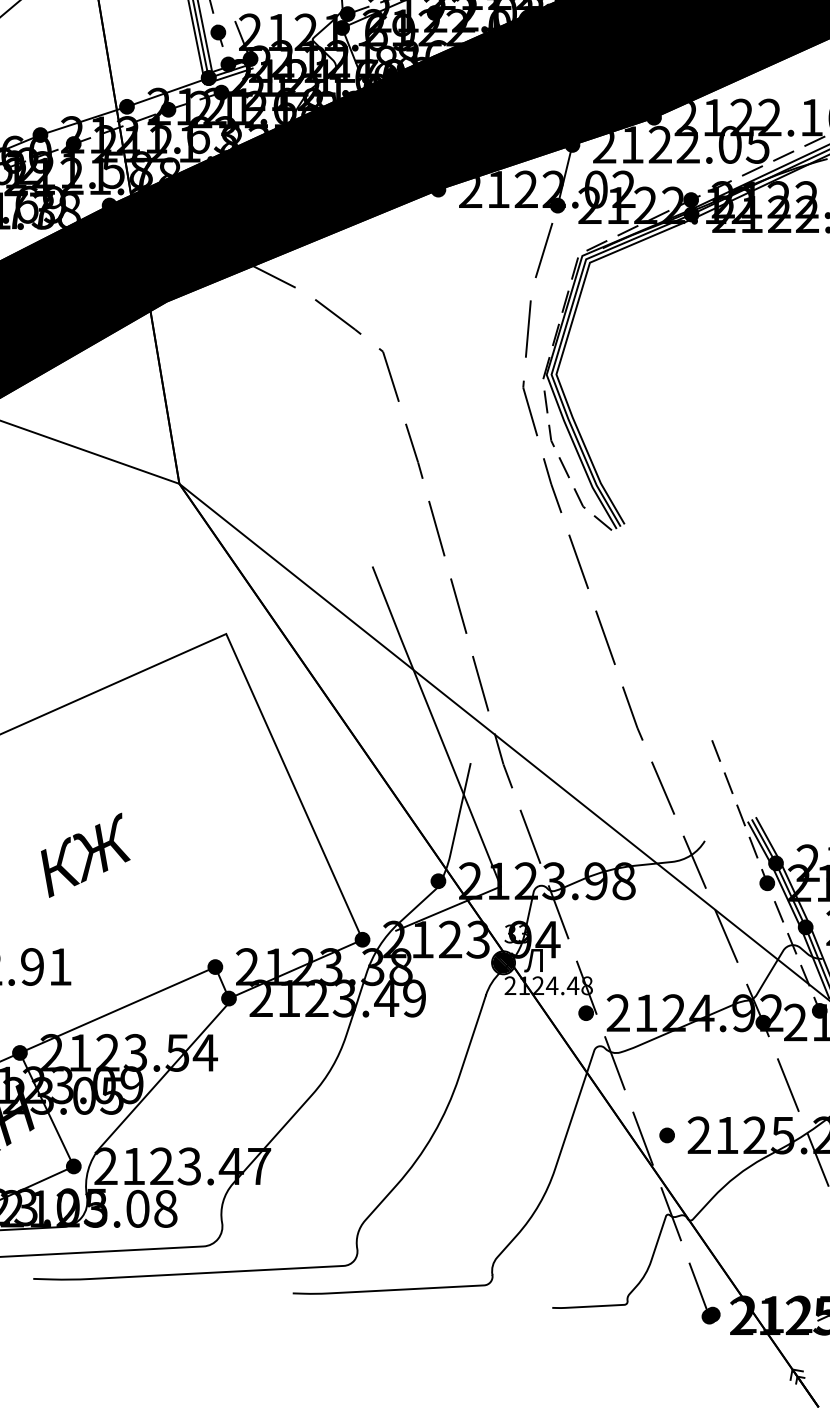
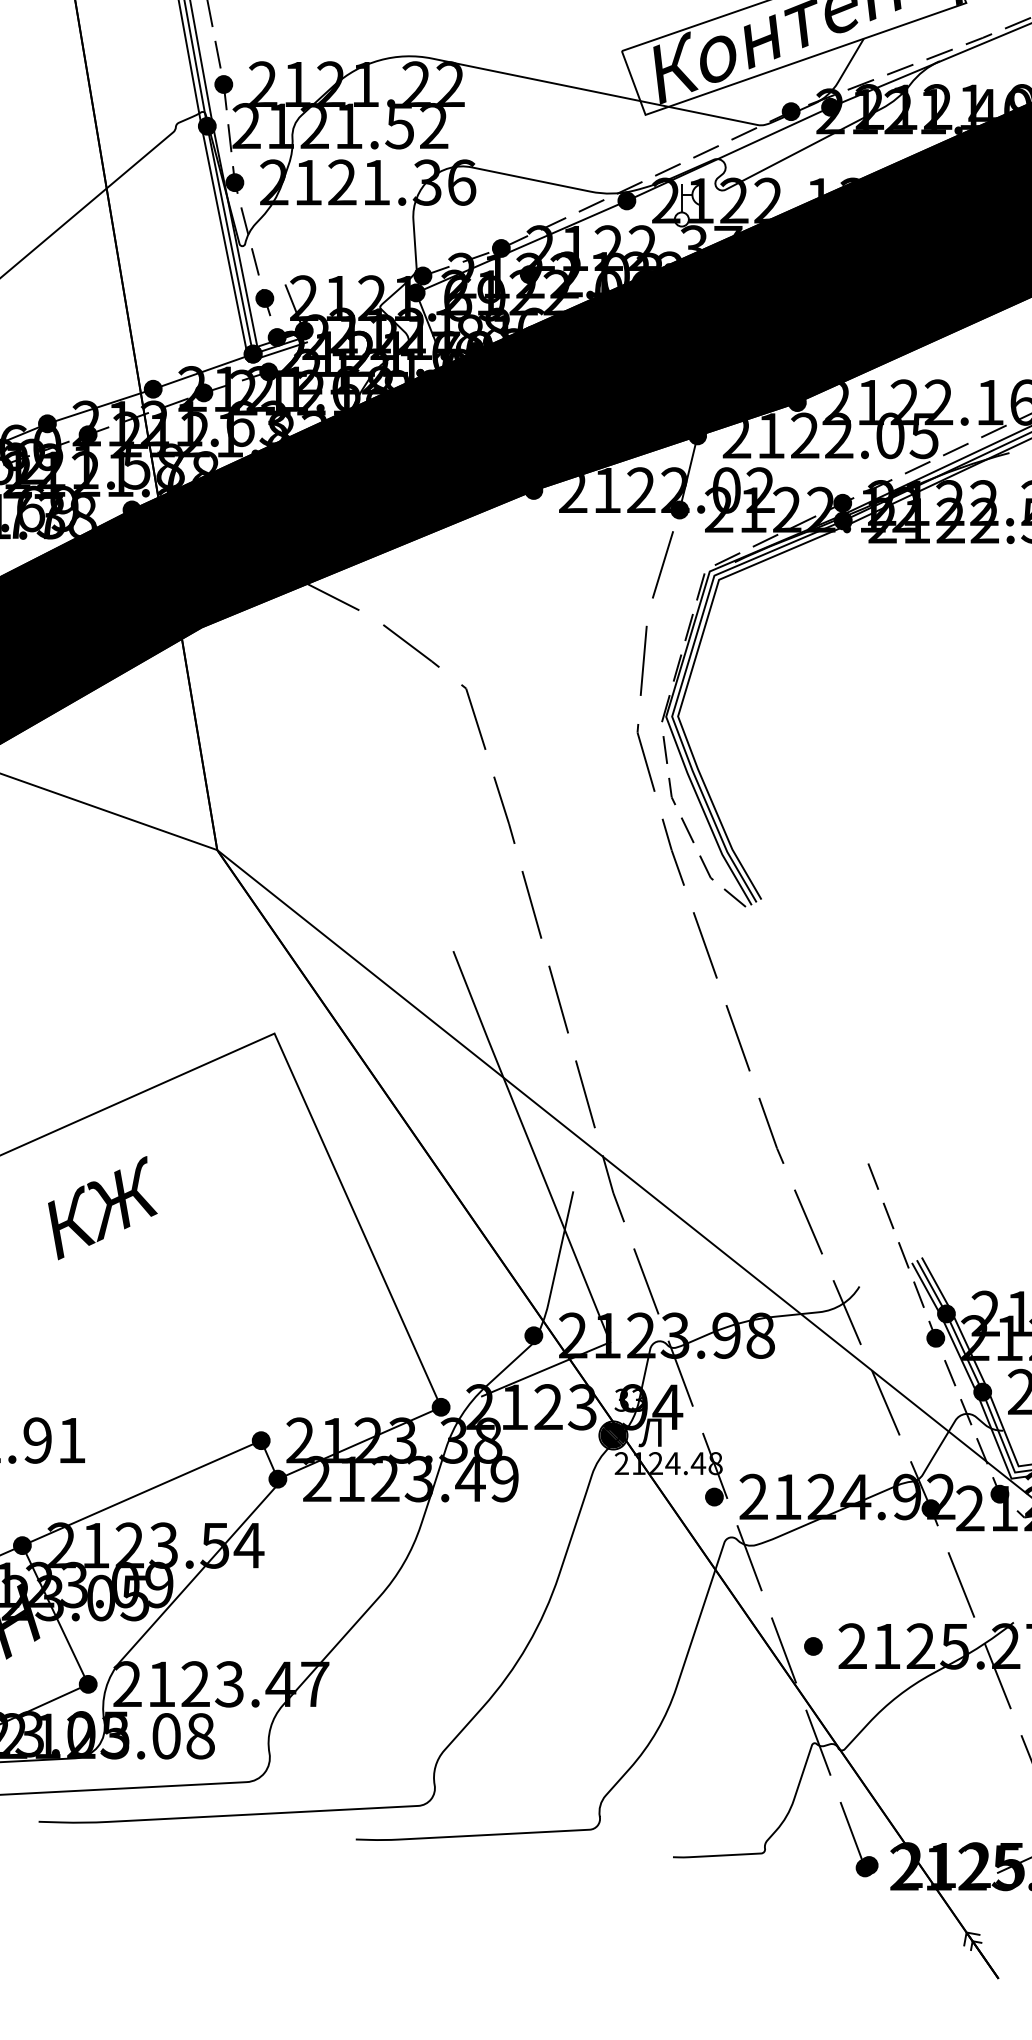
text: (85, 855) -> (102, 1208), moved

